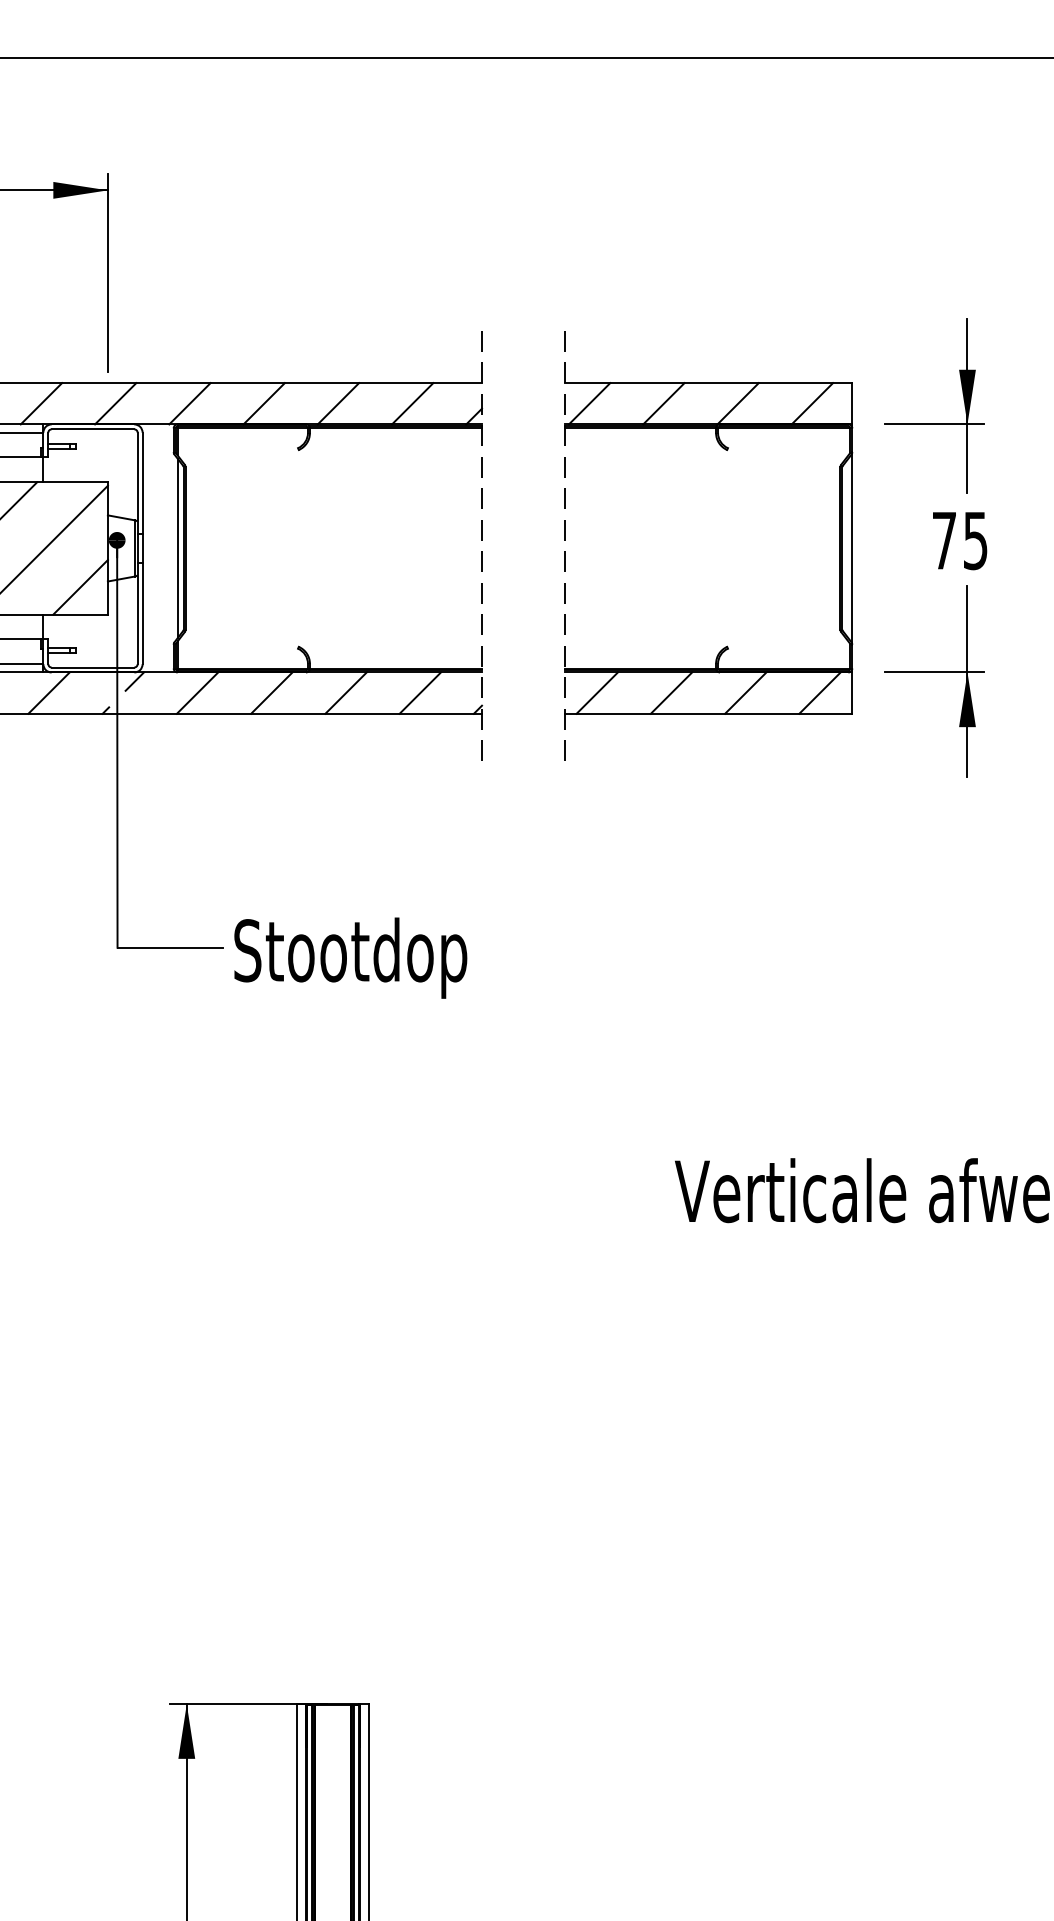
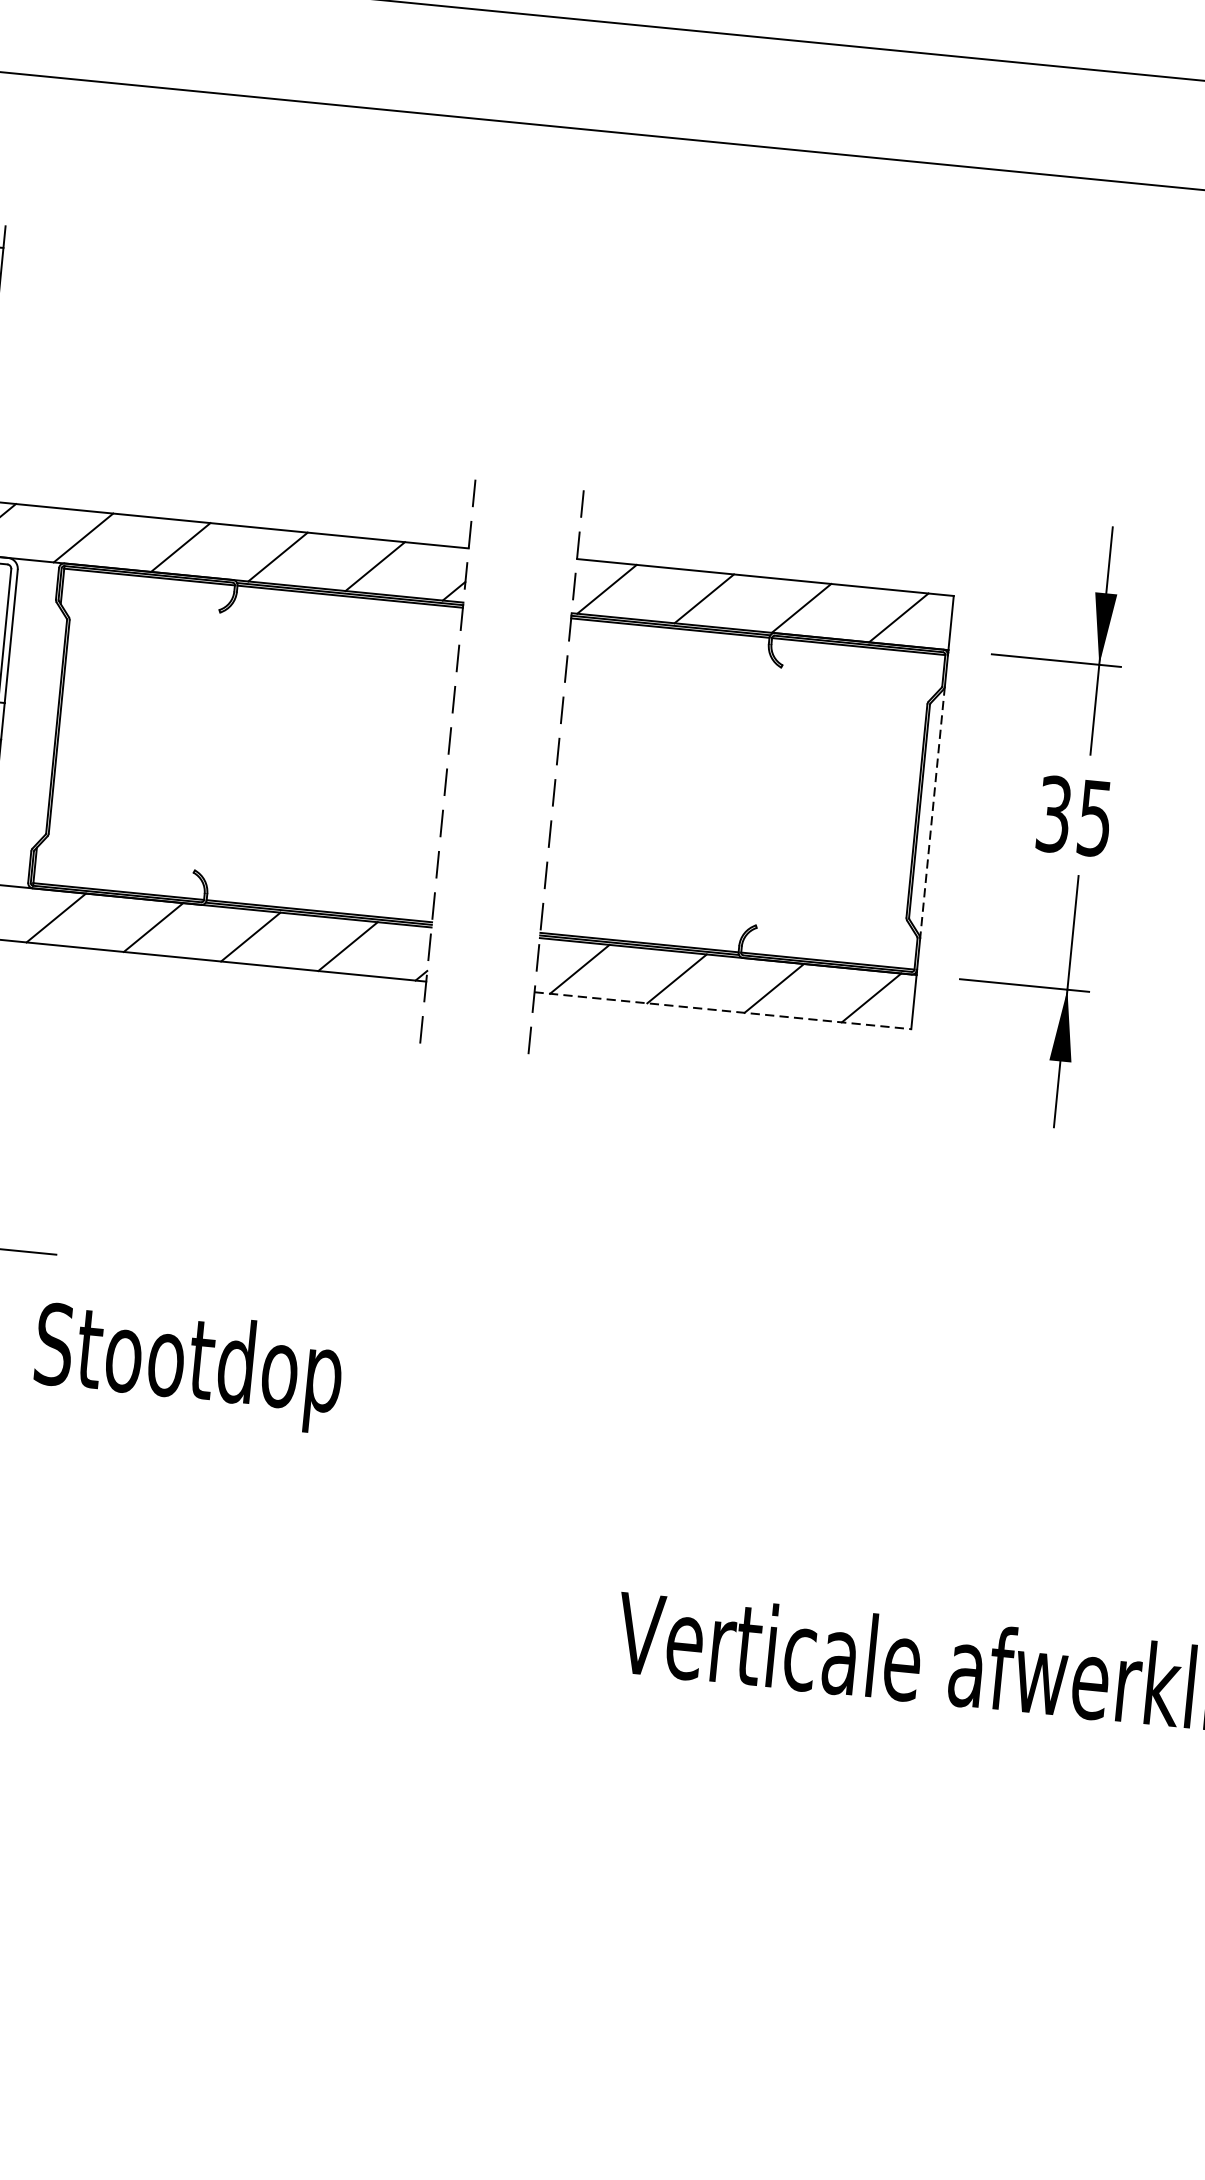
text: (944, 540) -> (1054, 814), 75 -> 35
line: (177, 548) -> (48, 725), removed
line: (852, 548) -> (932, 812), solid -> dashed
line: (708, 713) -> (722, 1010), solid -> dashed
text: (350, 957) -> (188, 1366), moved

